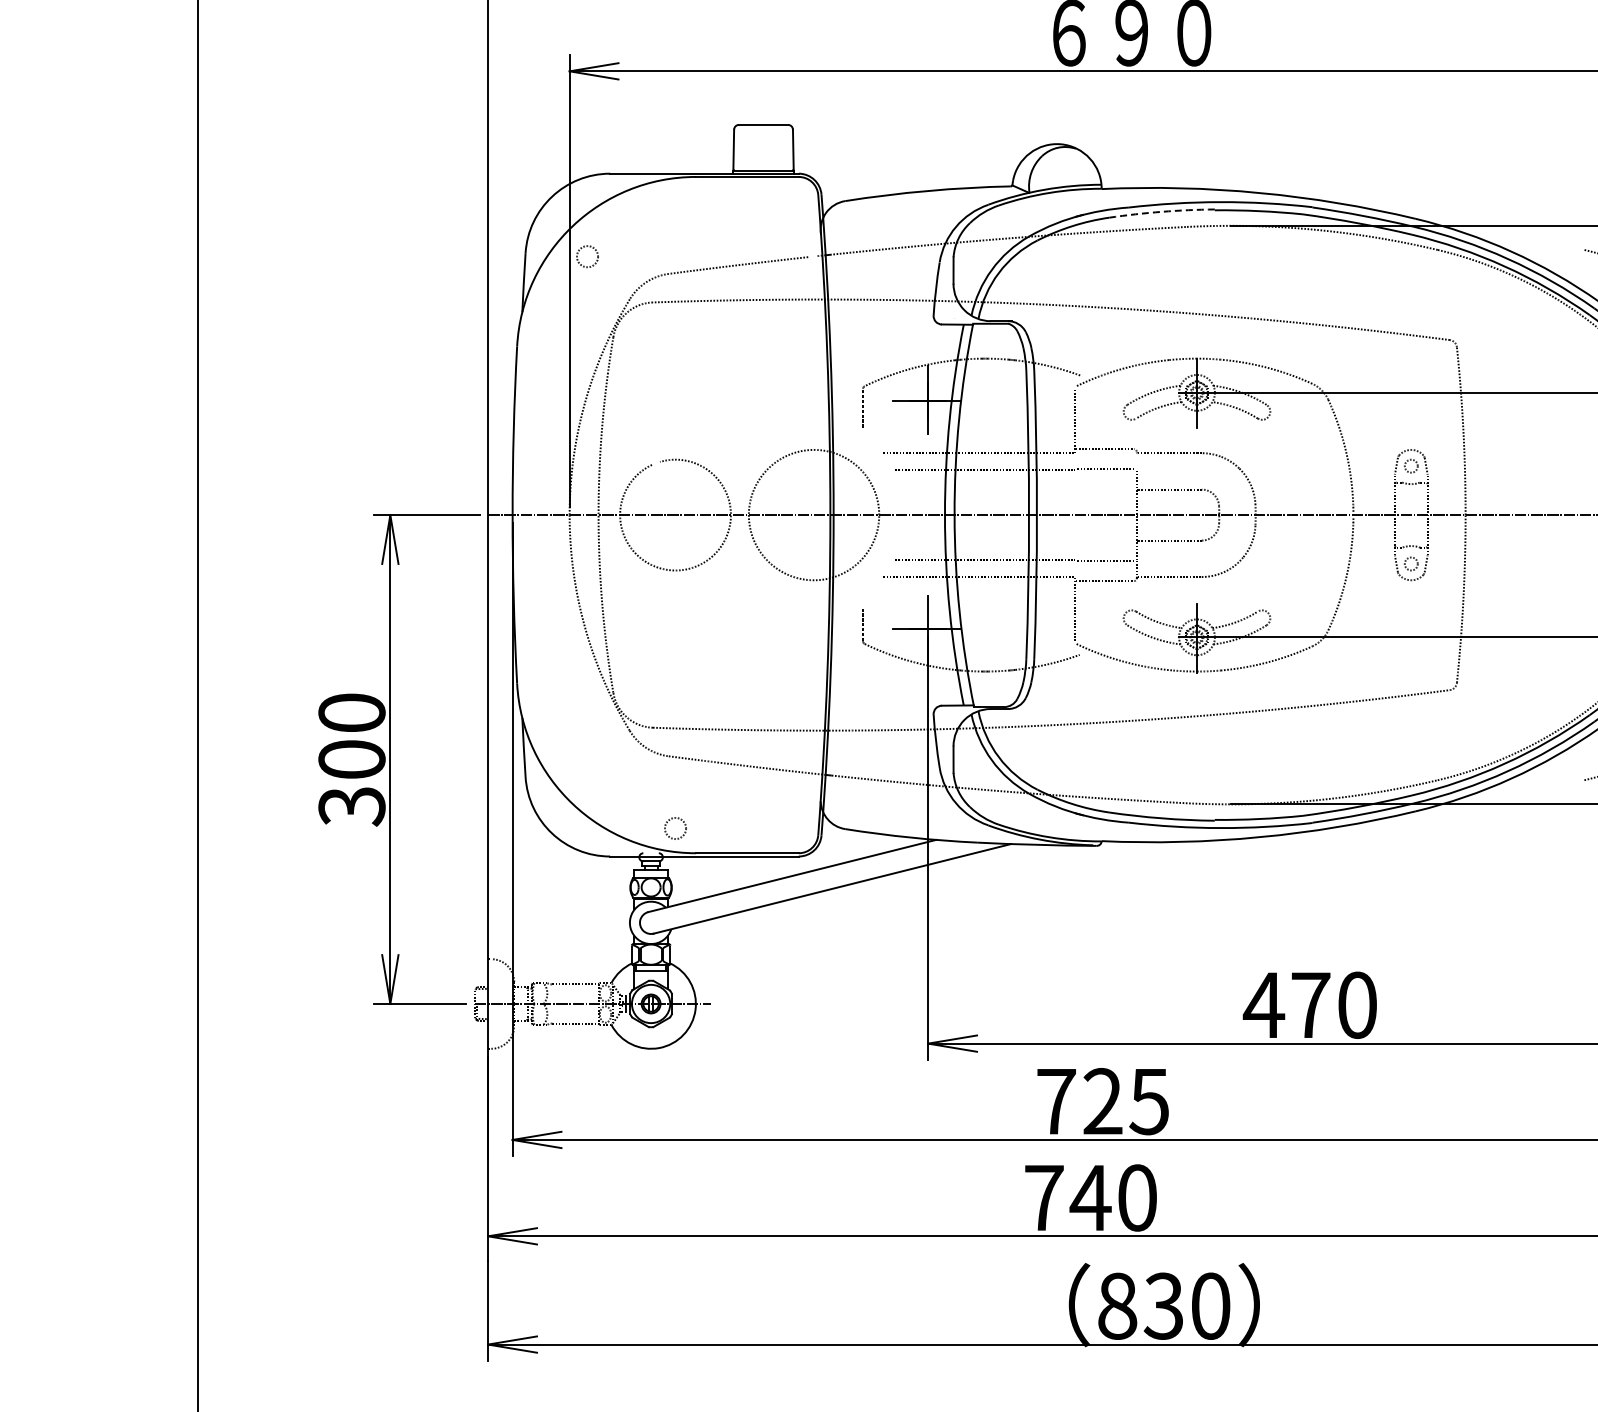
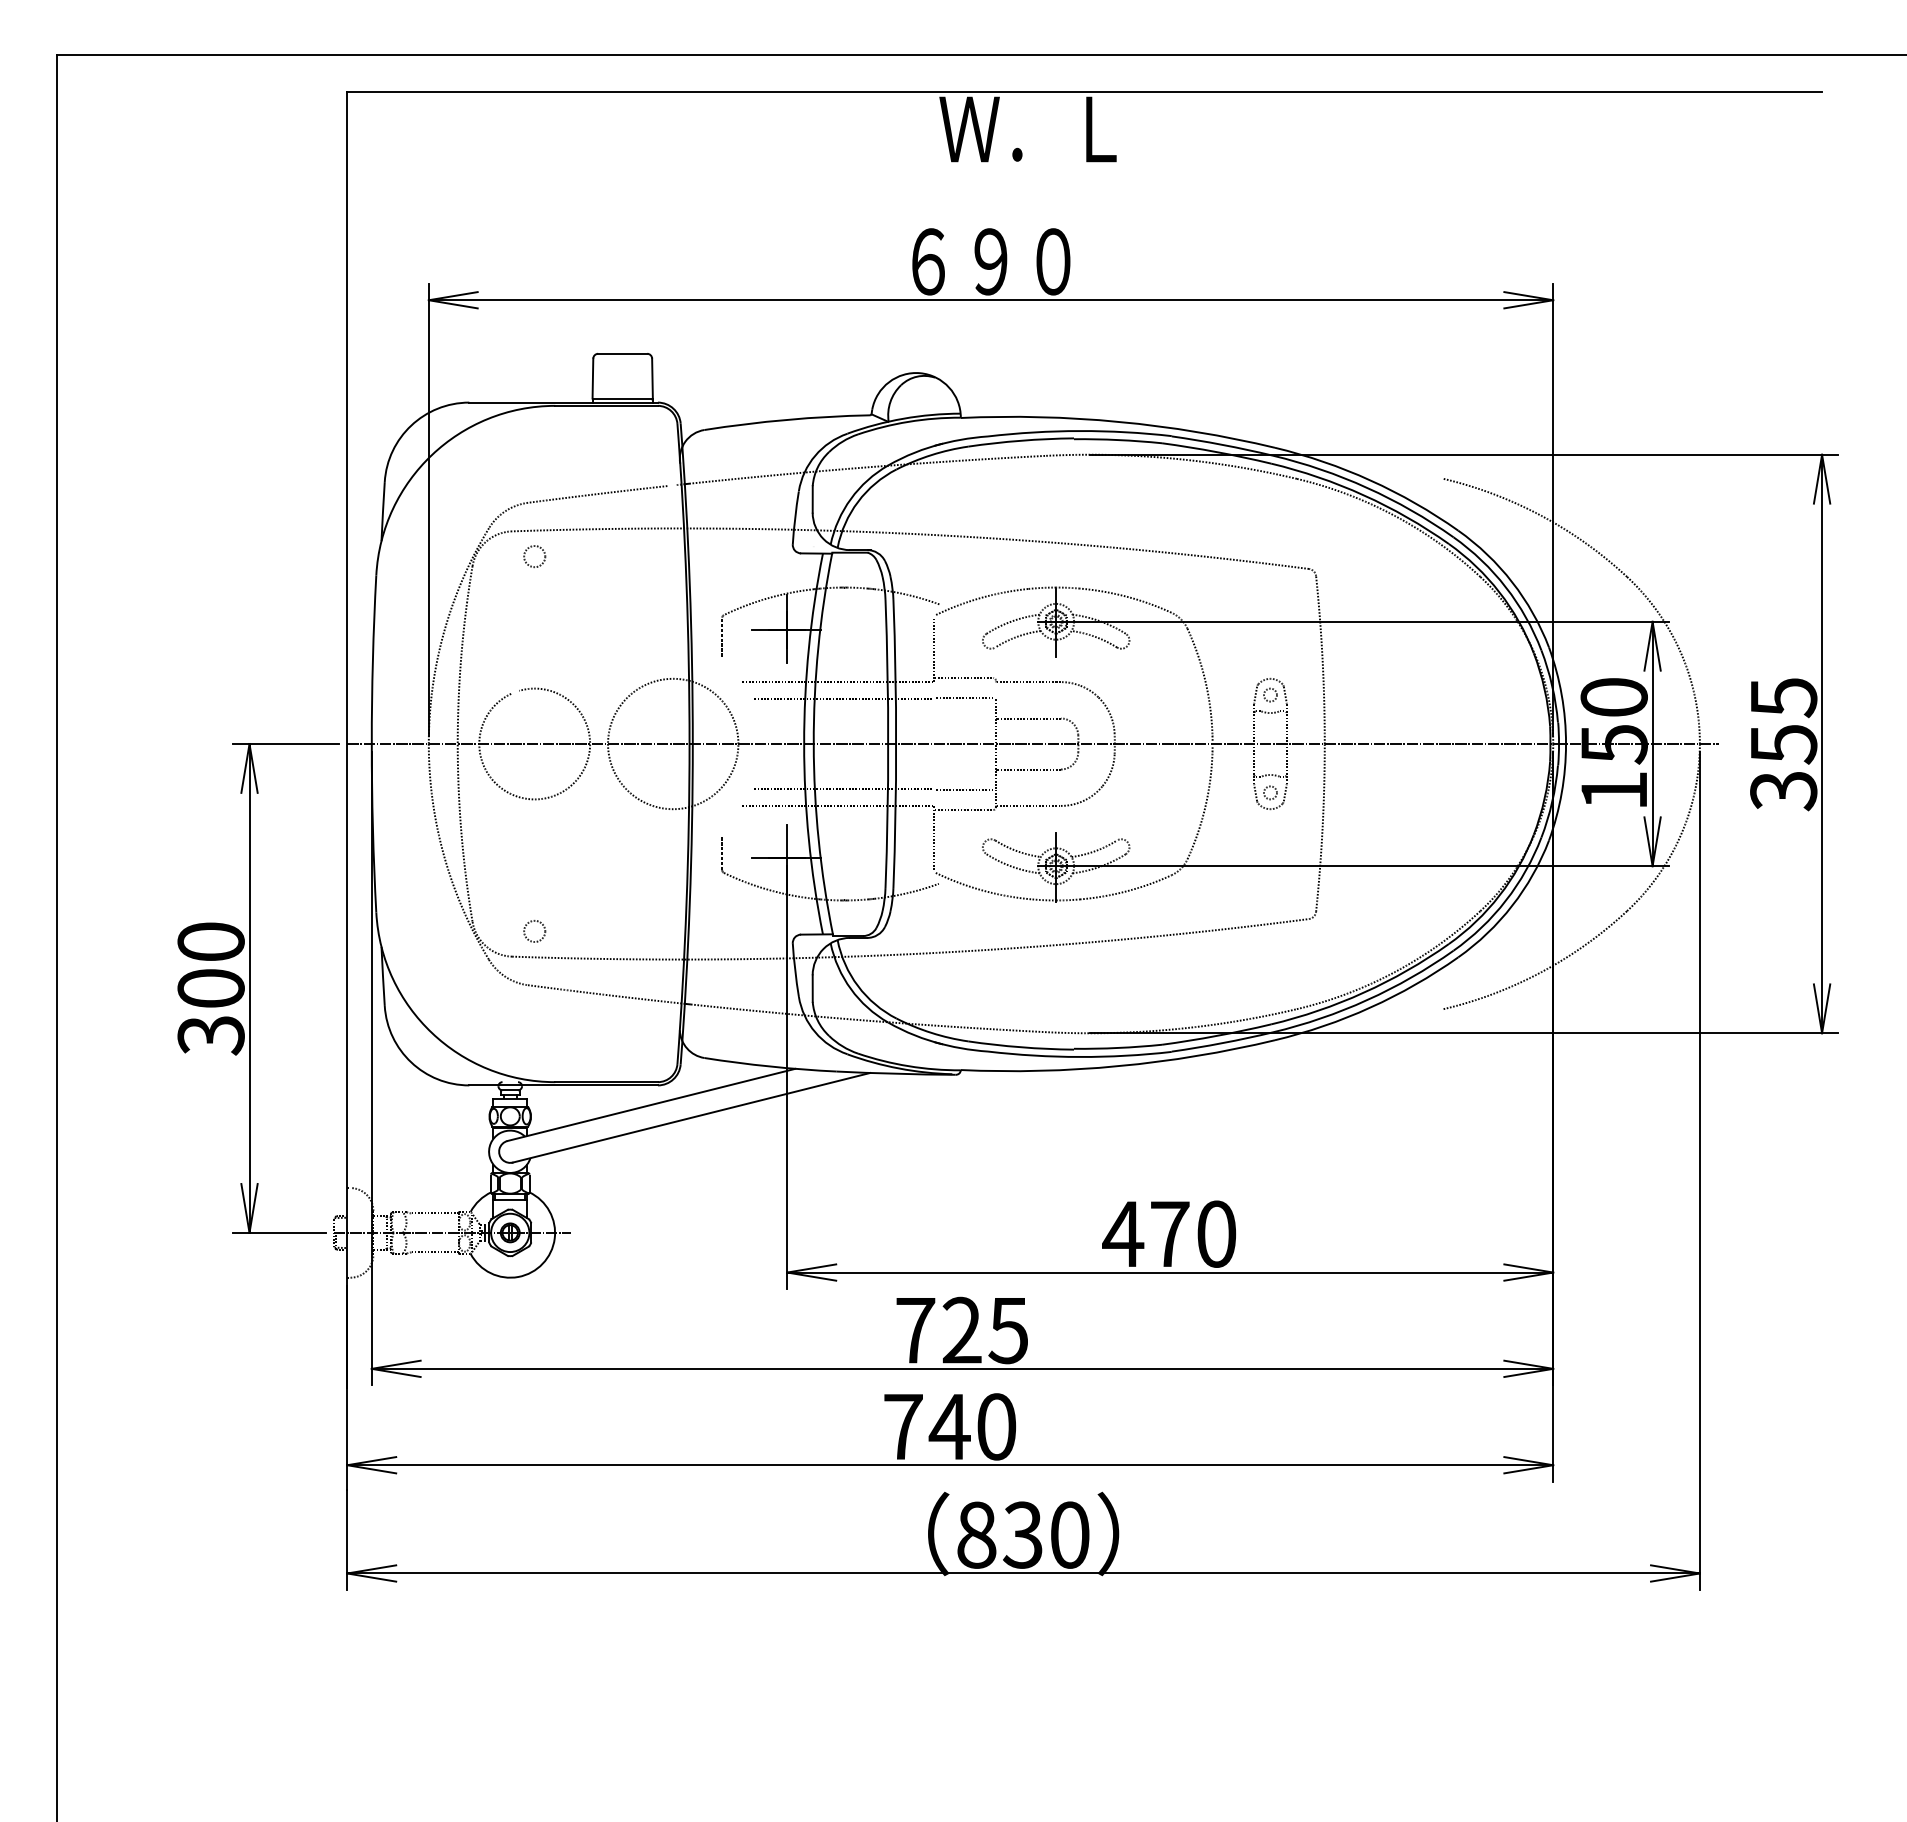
arc: (1161, 211) -> (1020, 440), dashed -> solid
circle: (587, 256) -> (534, 556), moved
circle: (675, 828) -> (534, 931), moved

